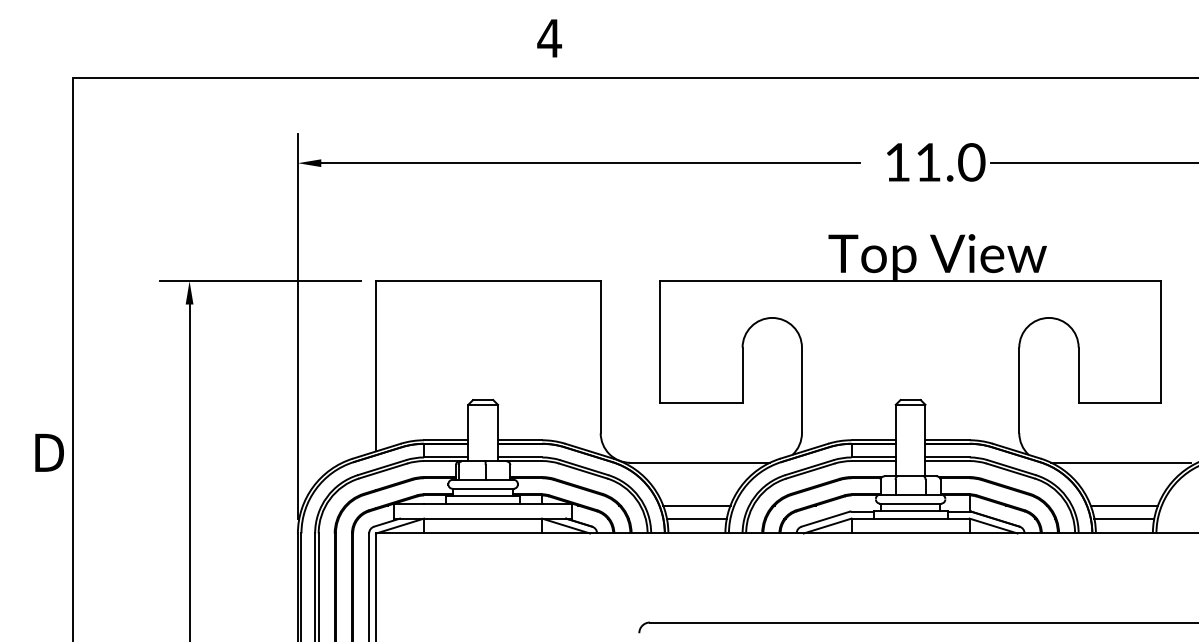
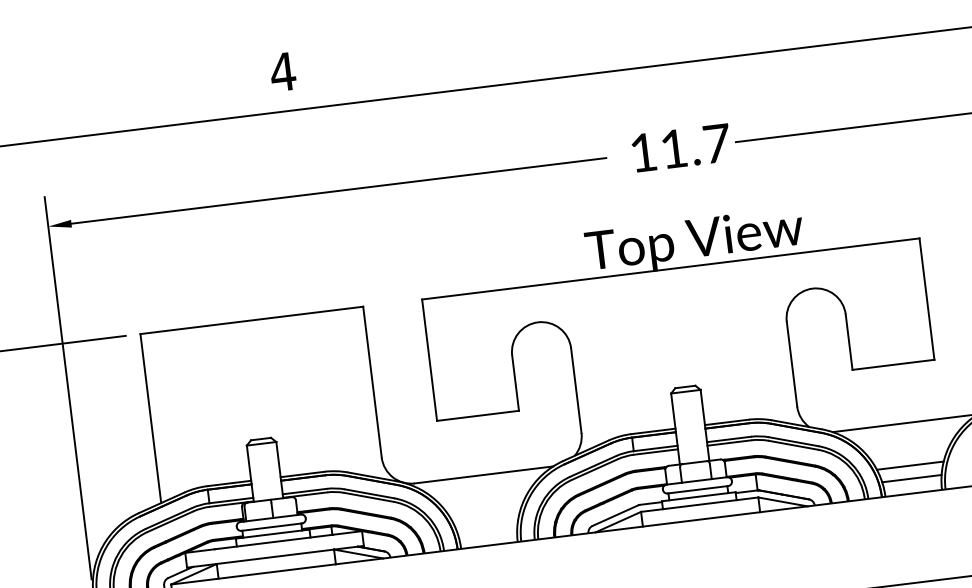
text: (971, 162) -> (716, 143), 11.0 -> 11.7
line: (696, 505) -> (485, 517), removed
line: (696, 518) -> (487, 530), removed

